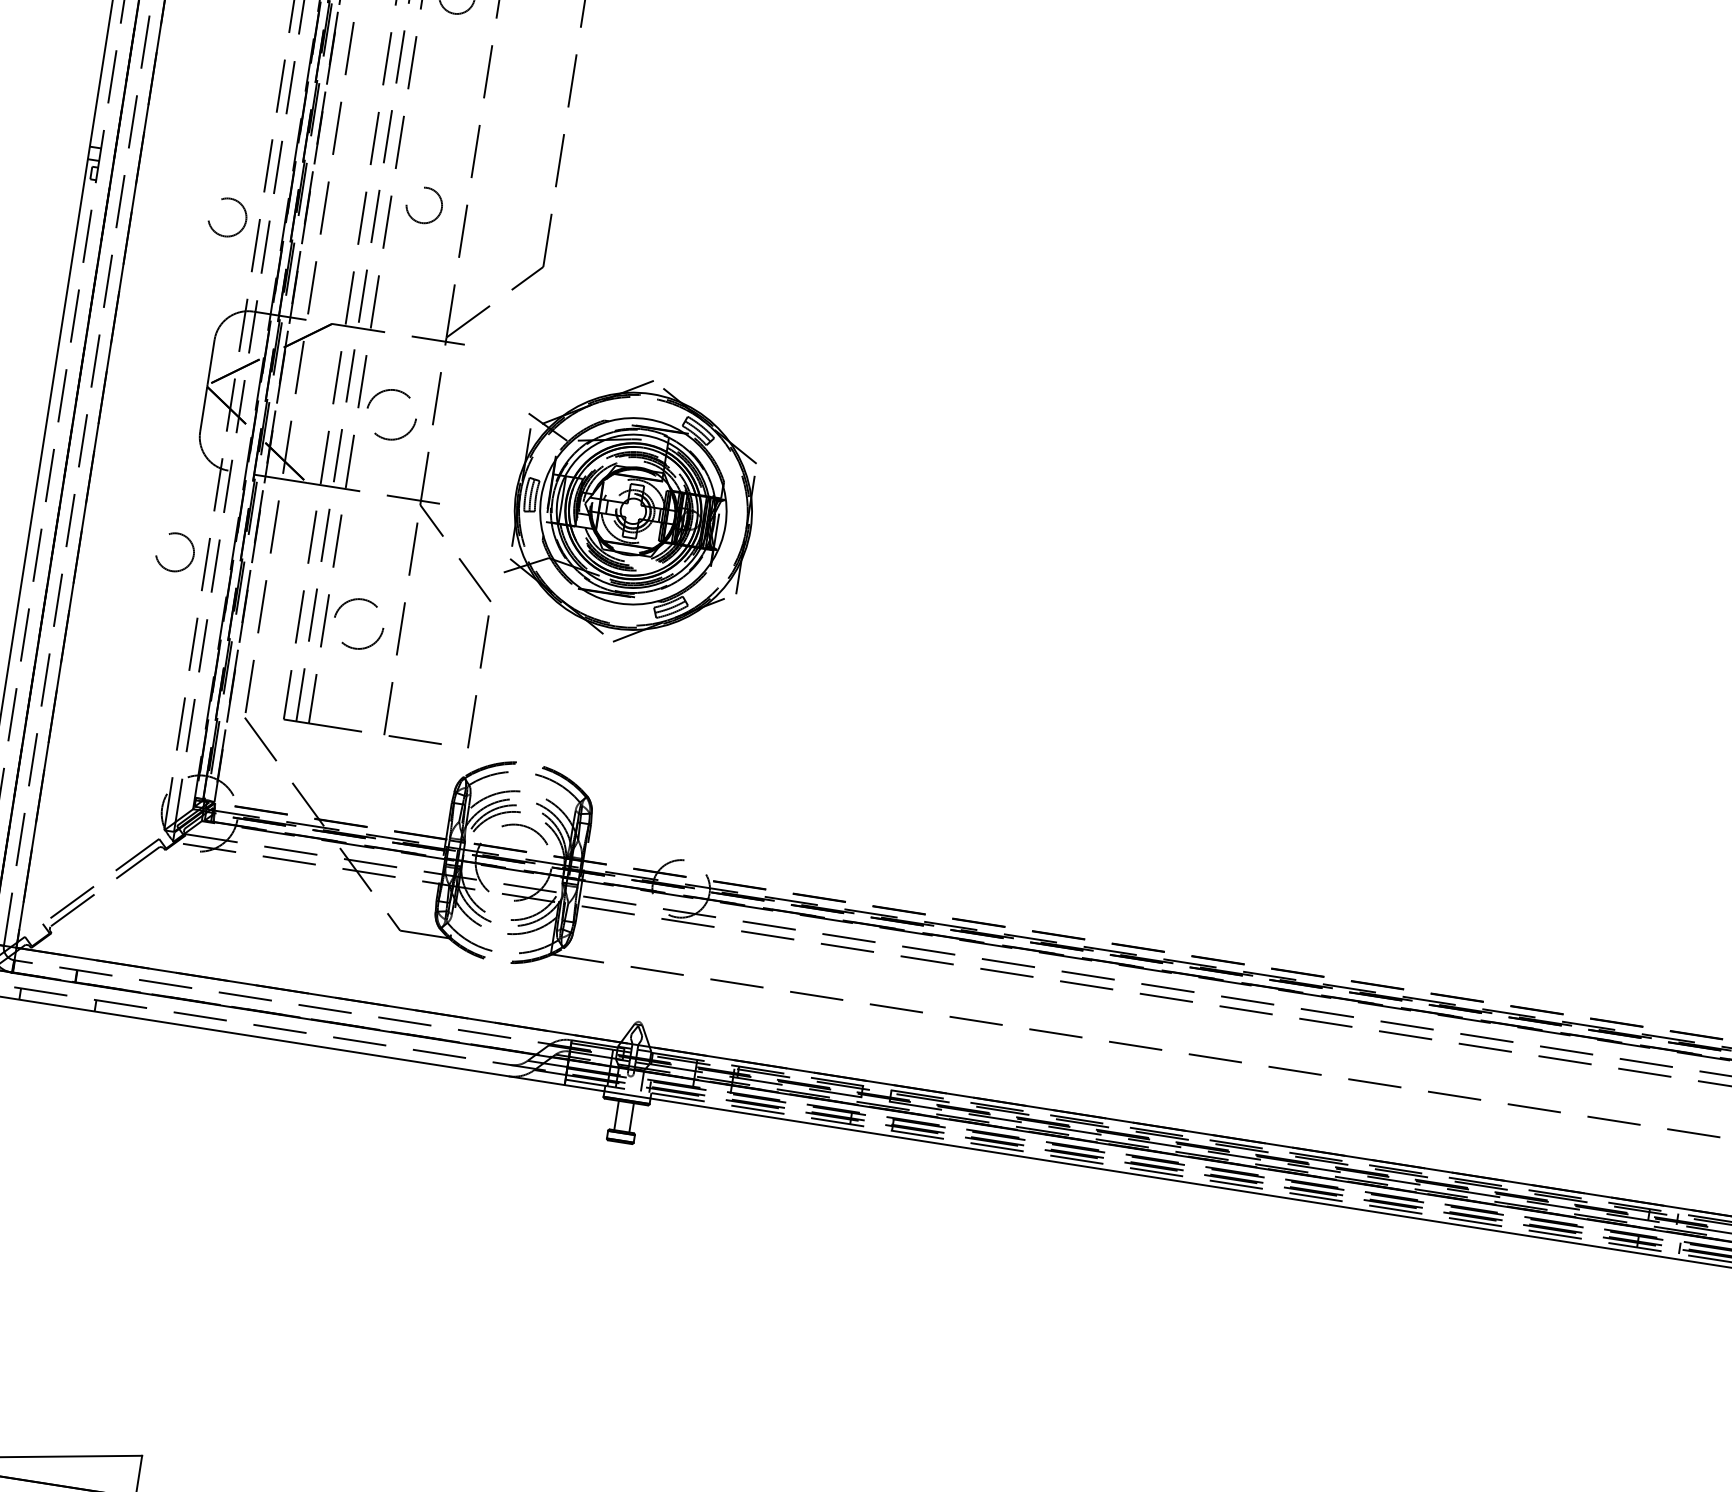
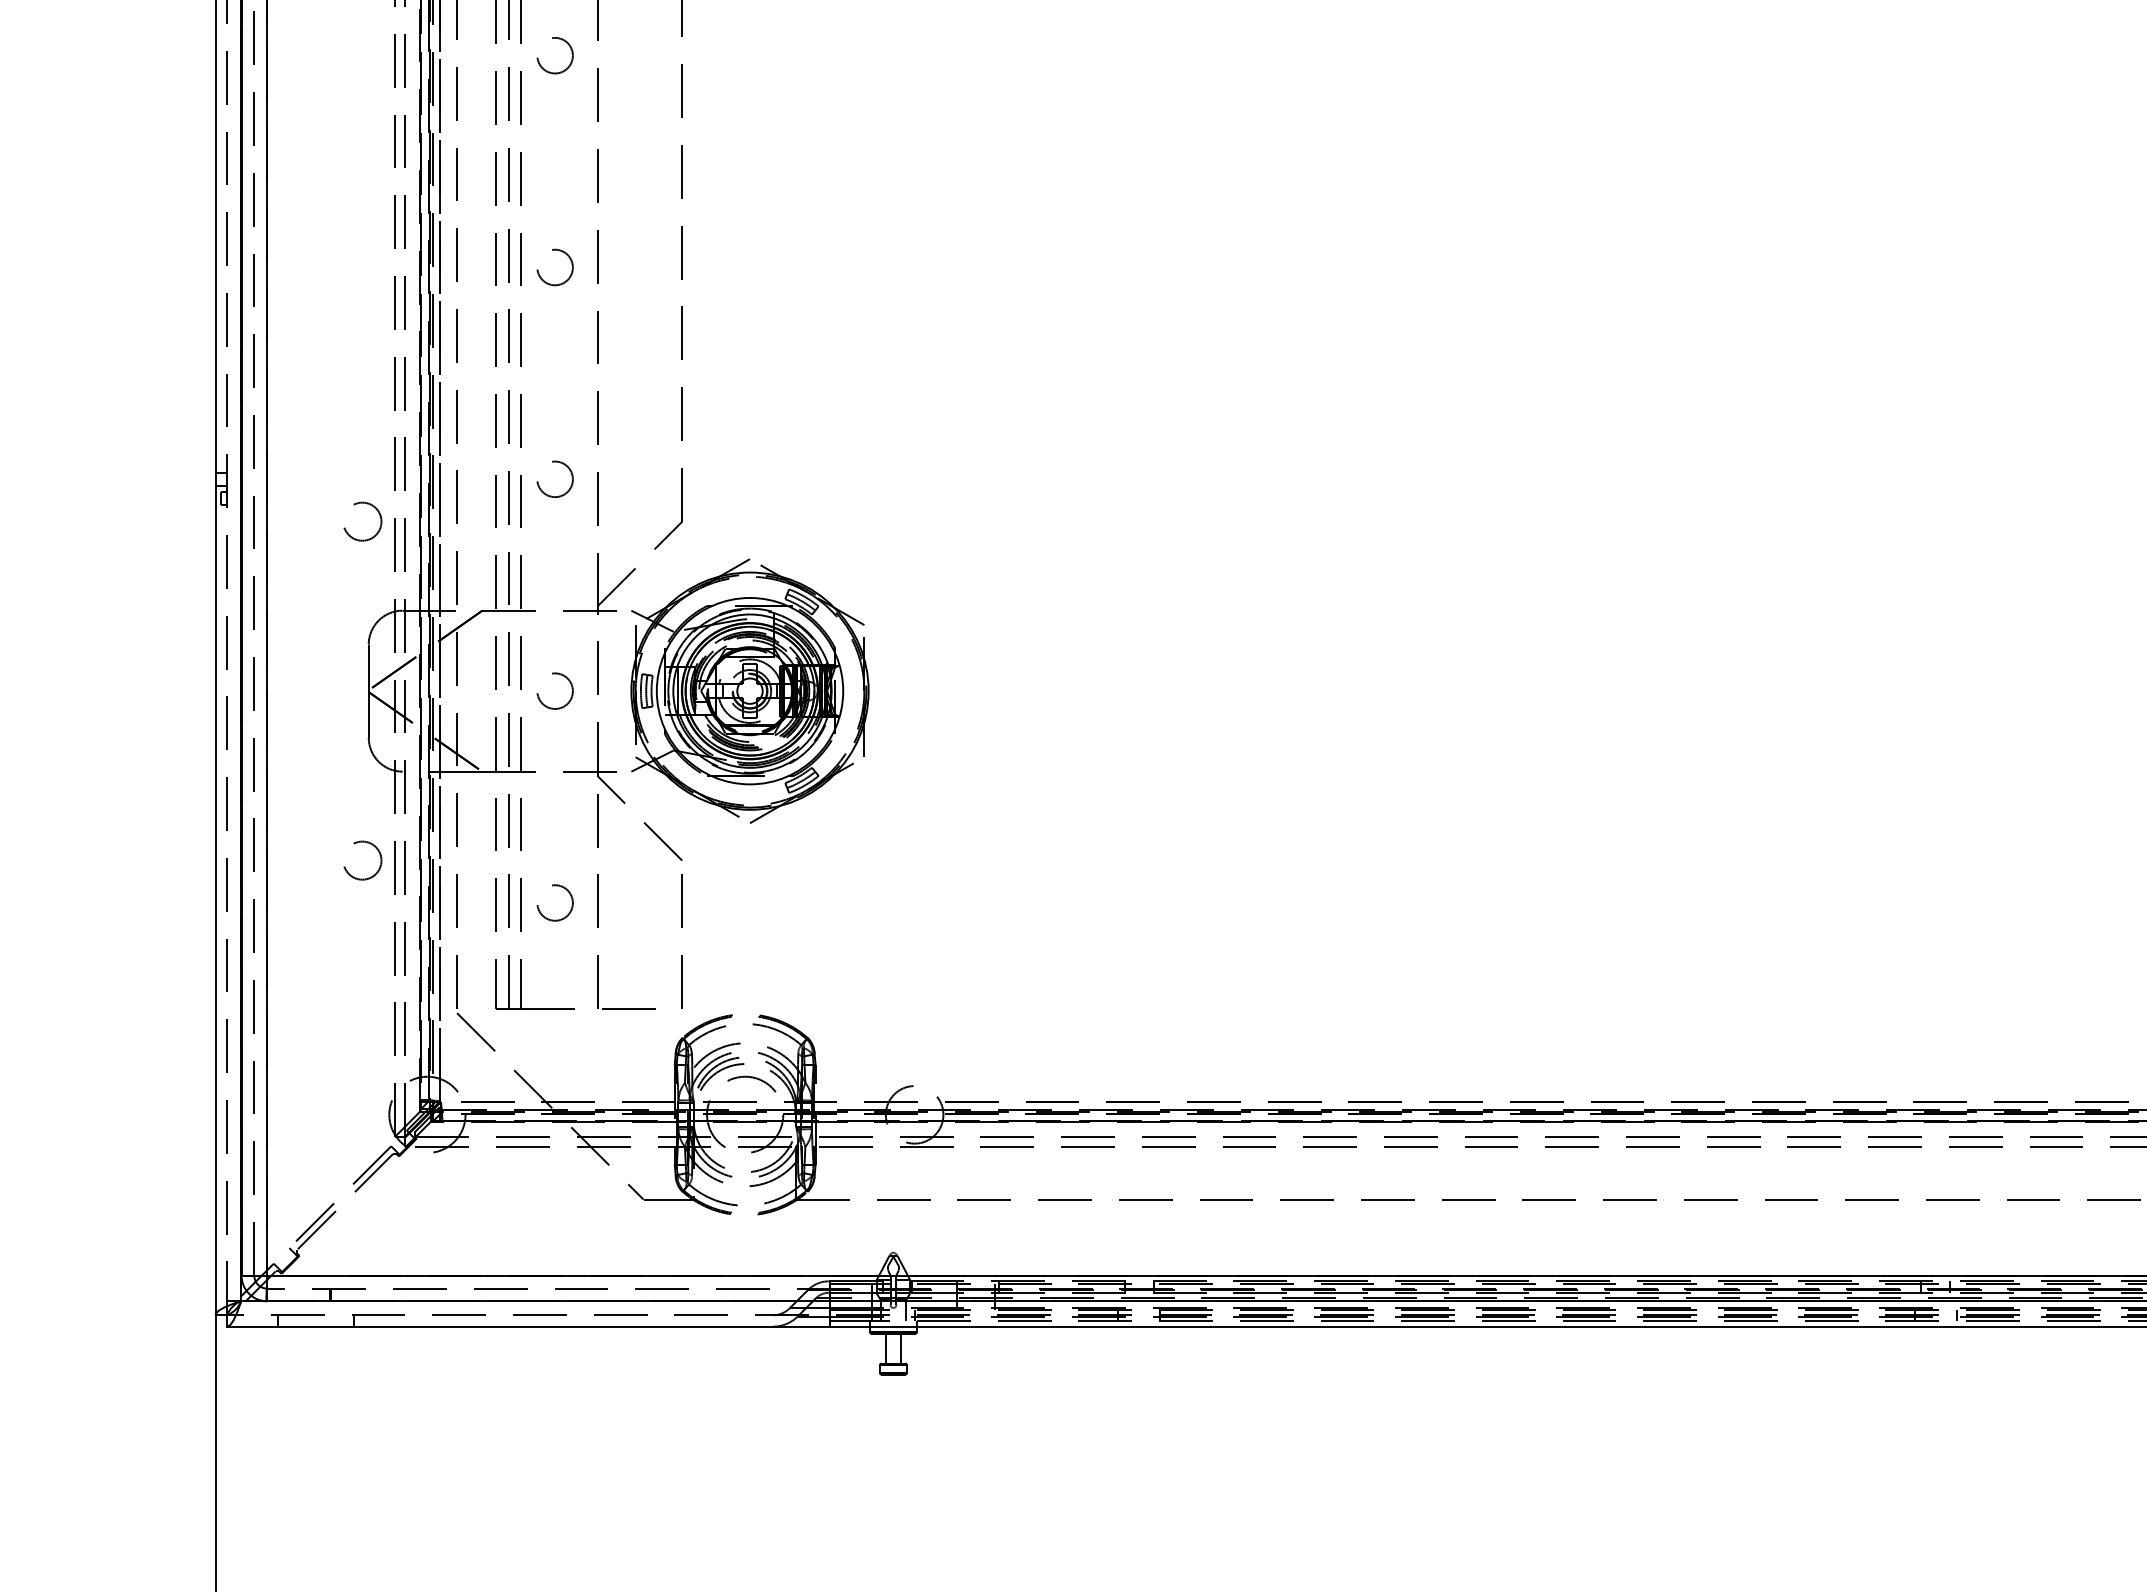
circle: (391, 413) -> (554, 690), size x0.71
part: (633, 510) -> (749, 690), moved
circle: (358, 623) -> (554, 902), size x0.71

